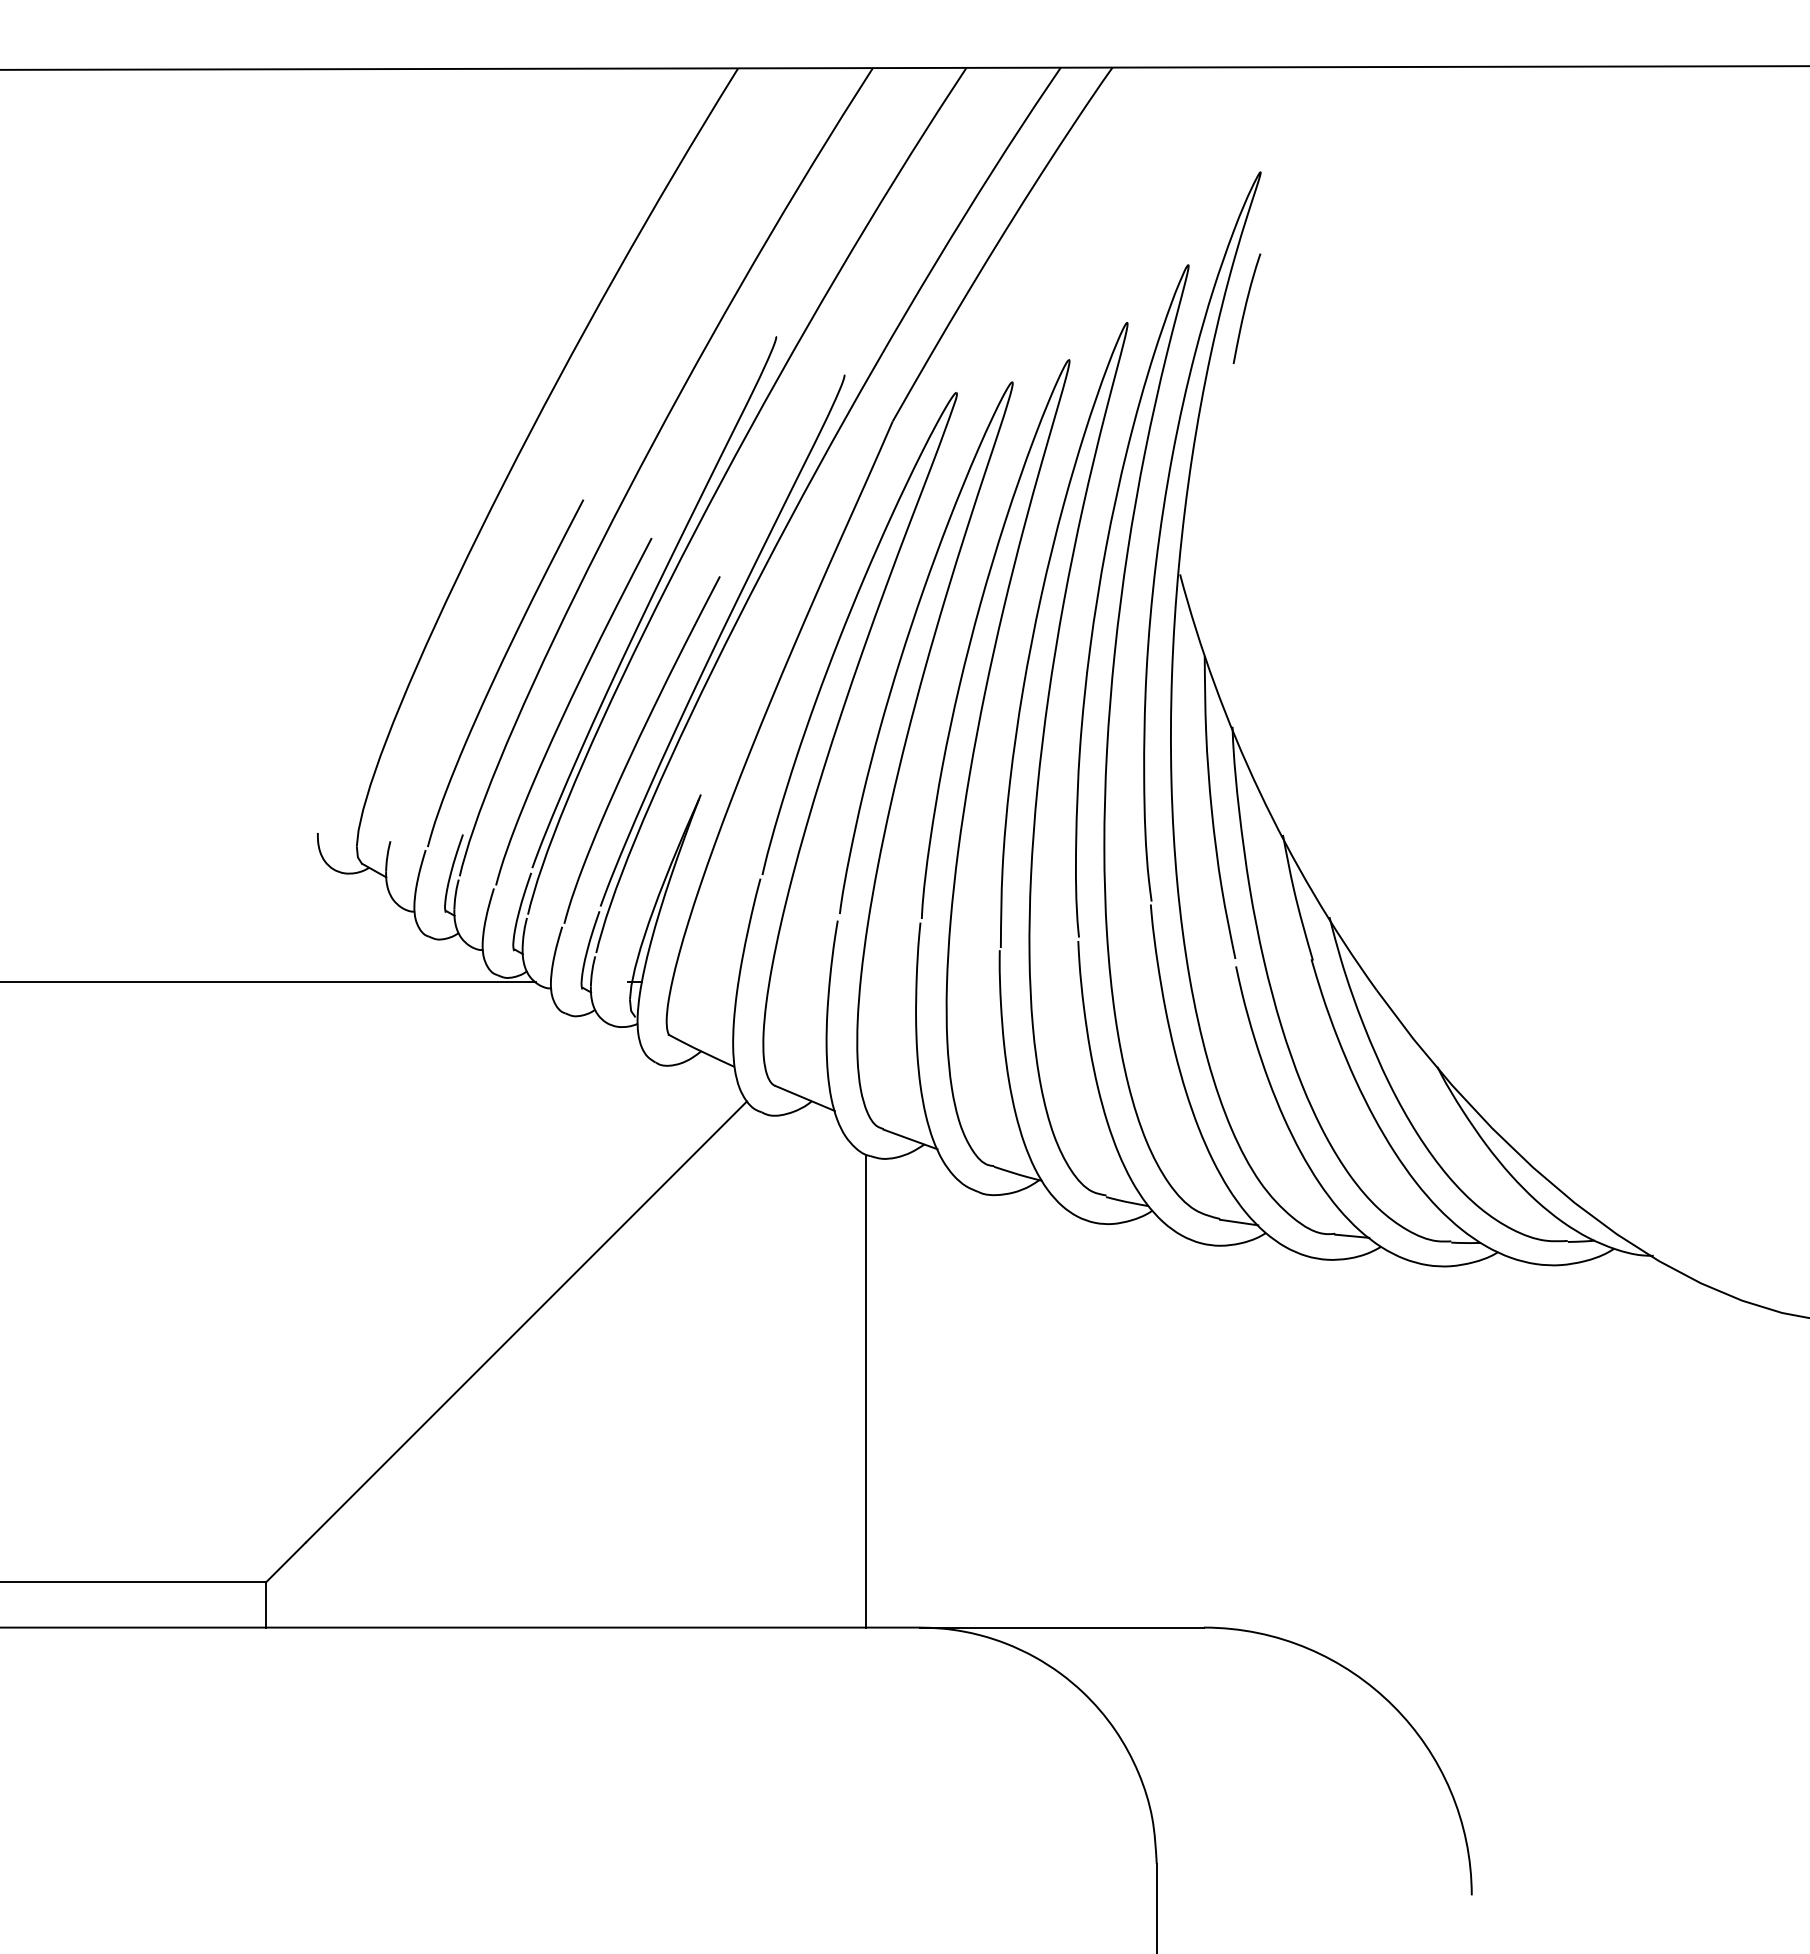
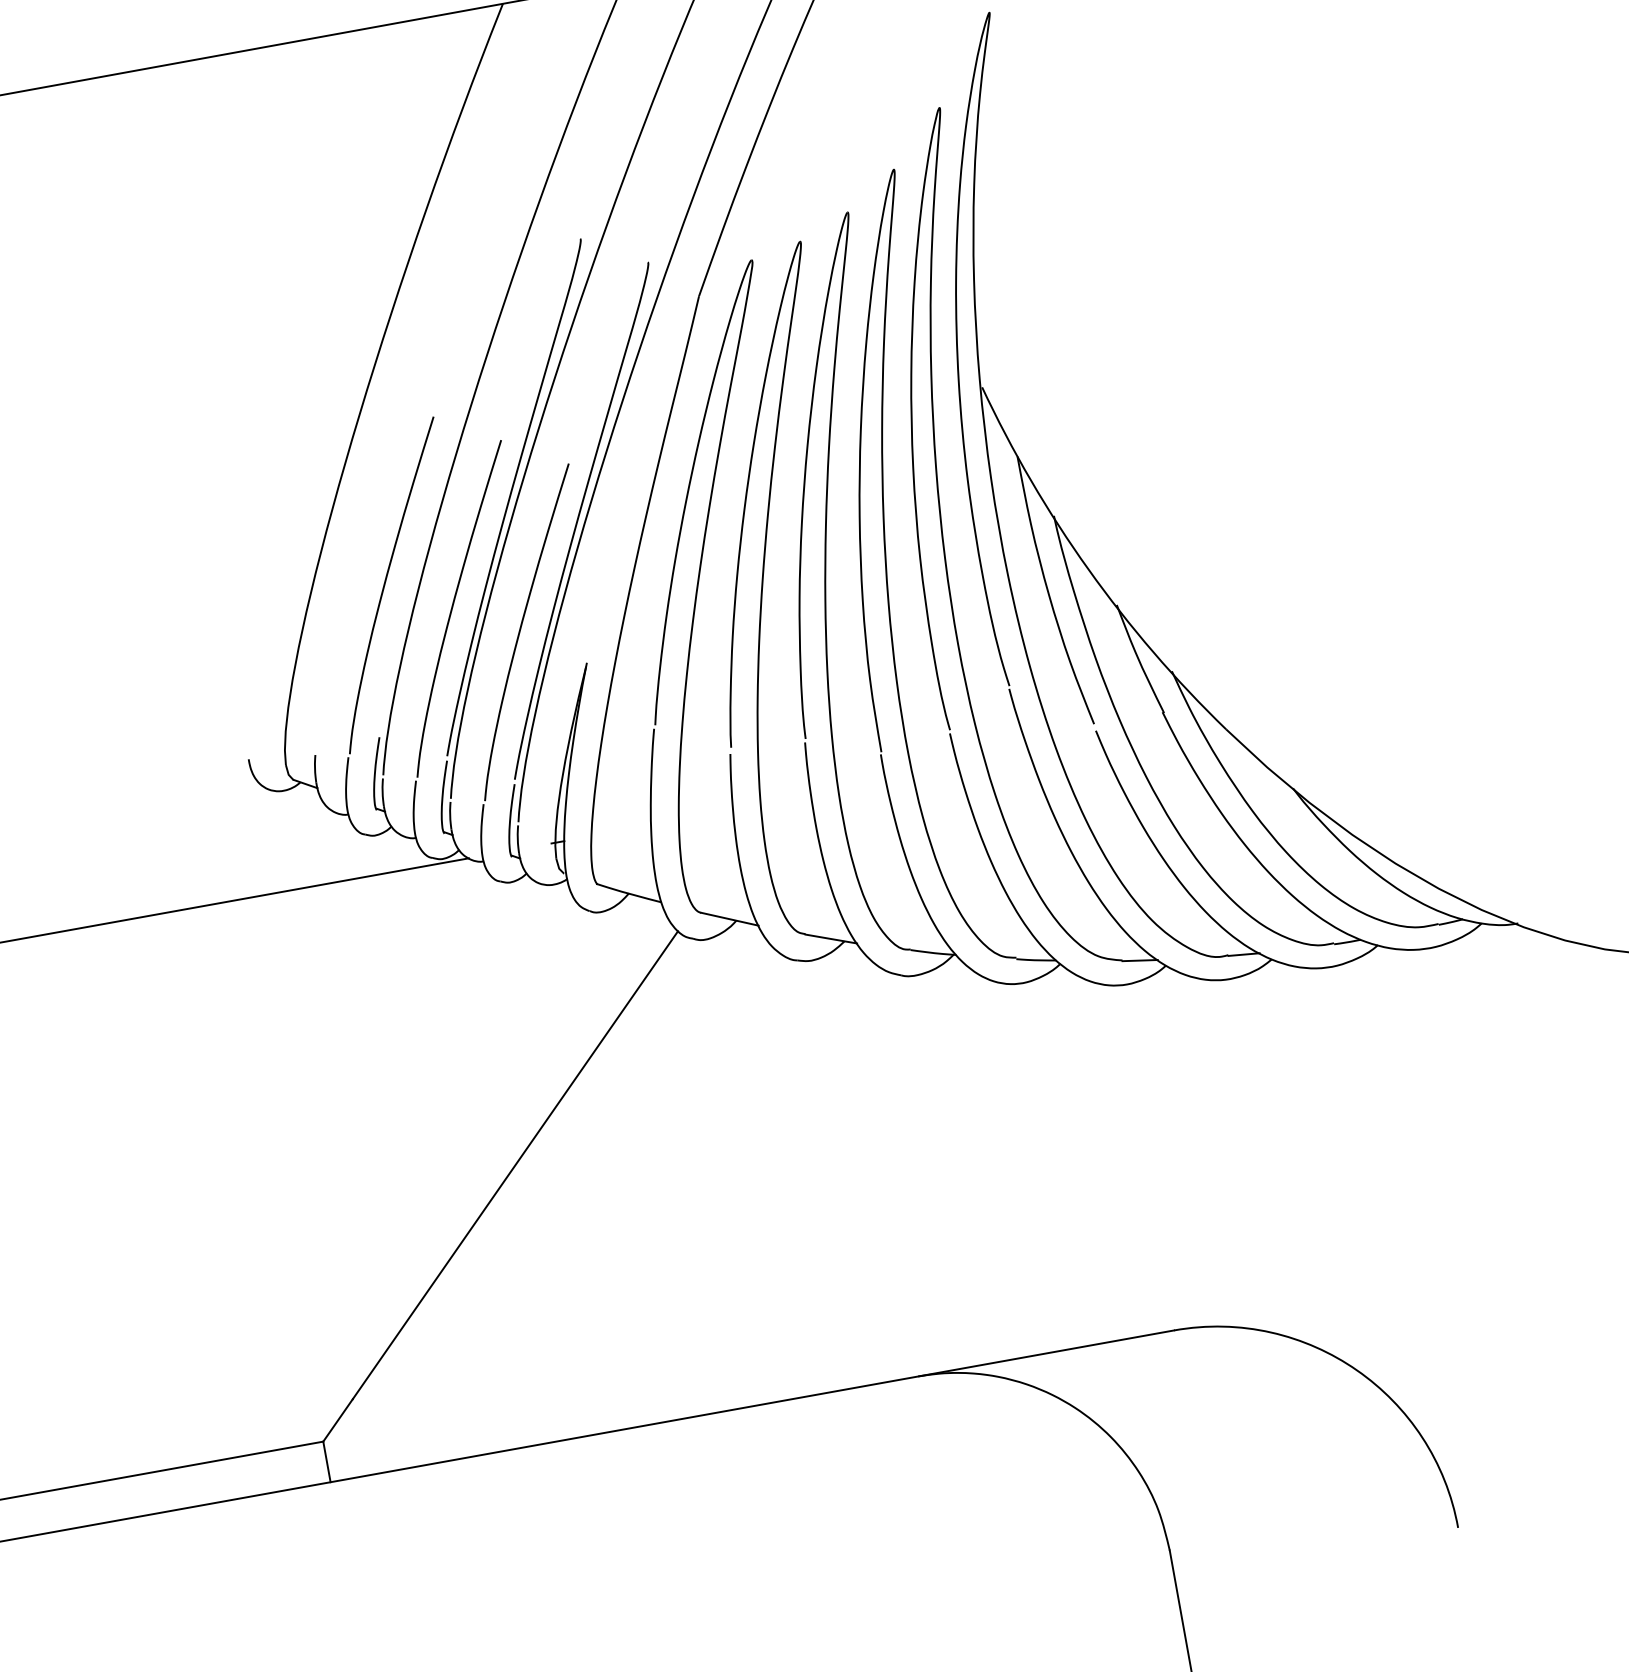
curve: (1246, 307) -> (998, 136), removed
line: (866, 1390) -> (832, 1171), removed

